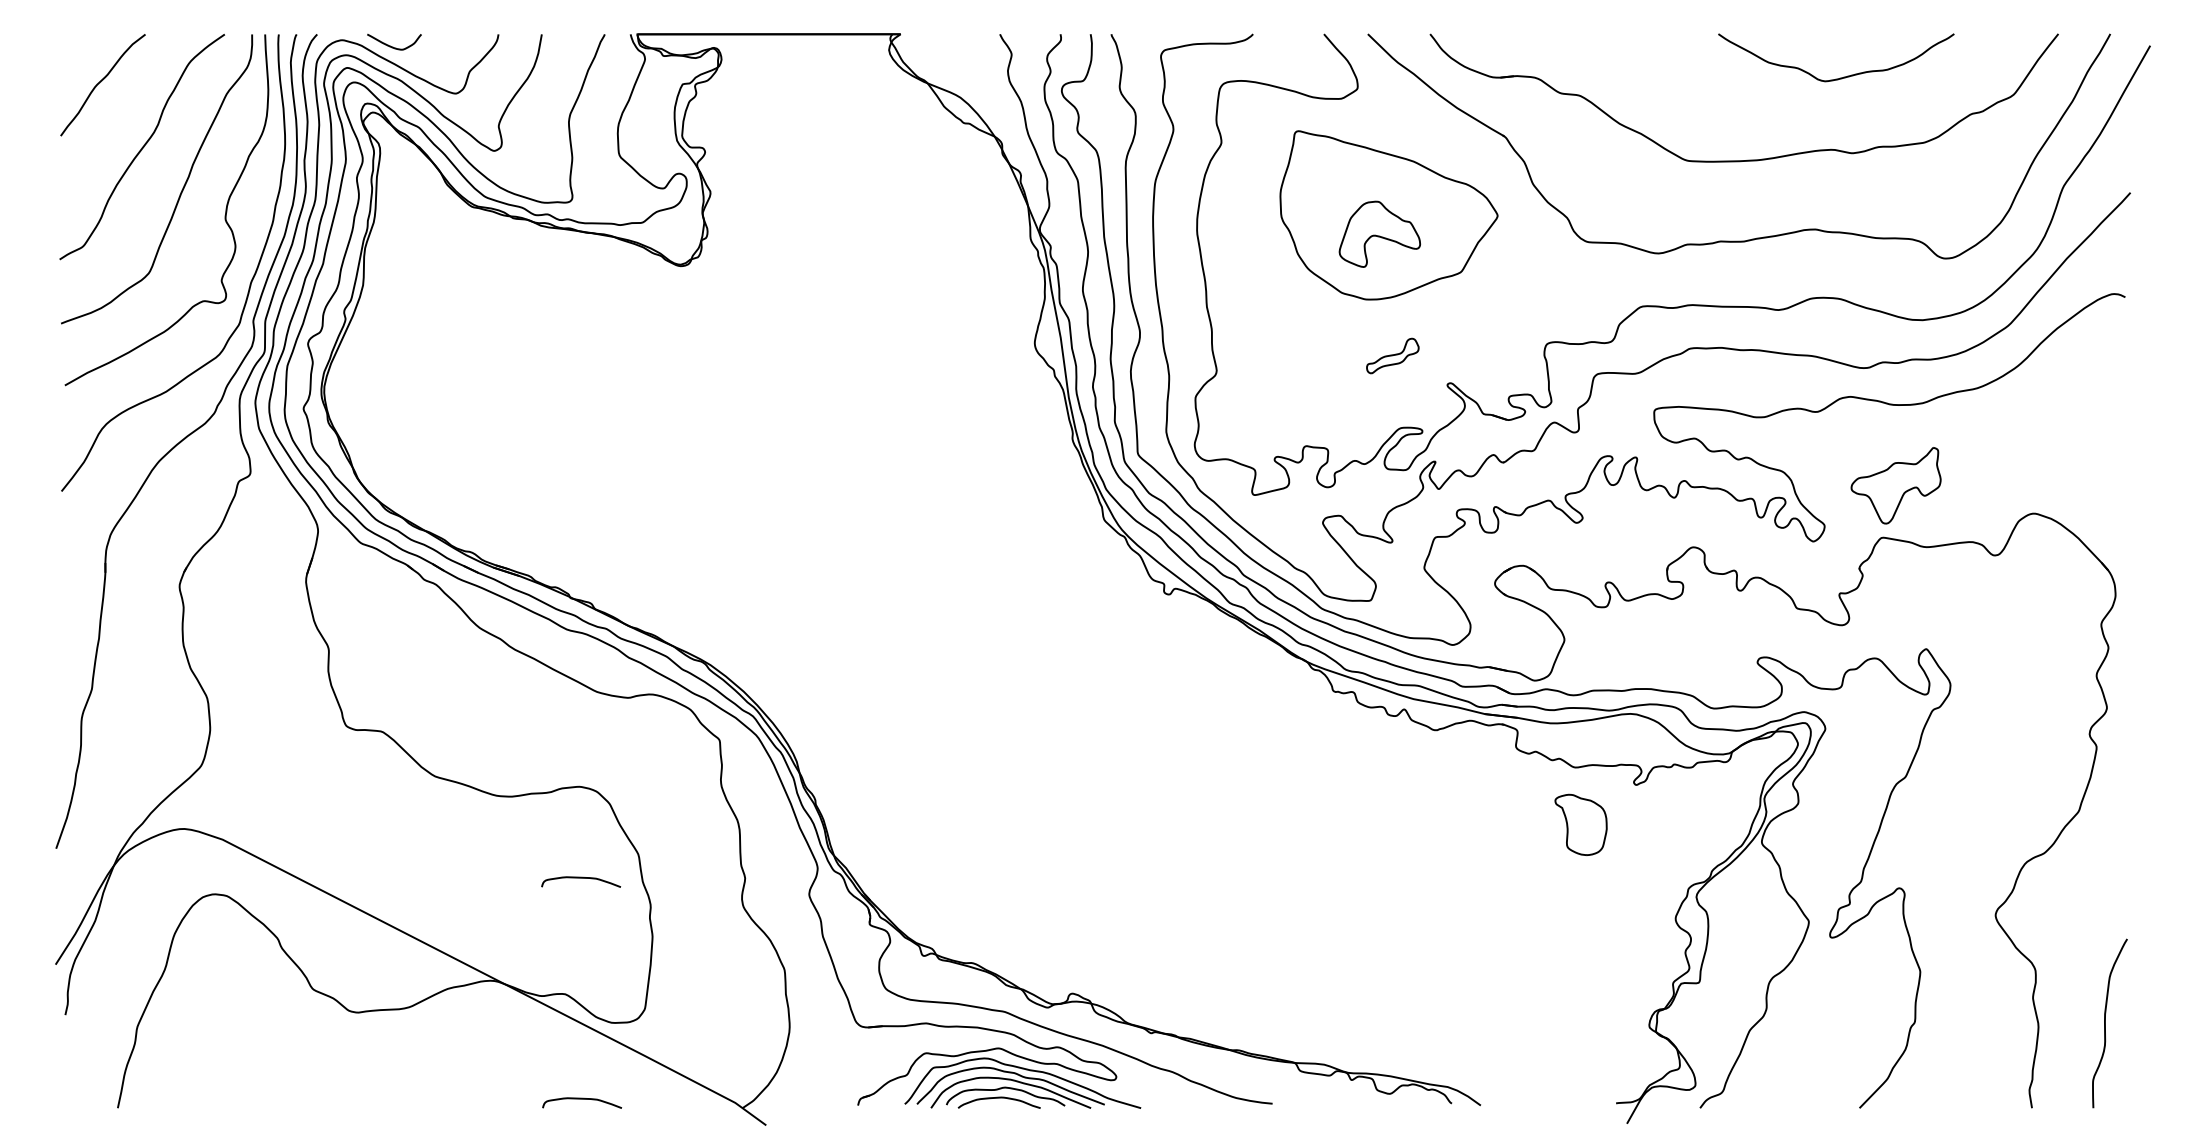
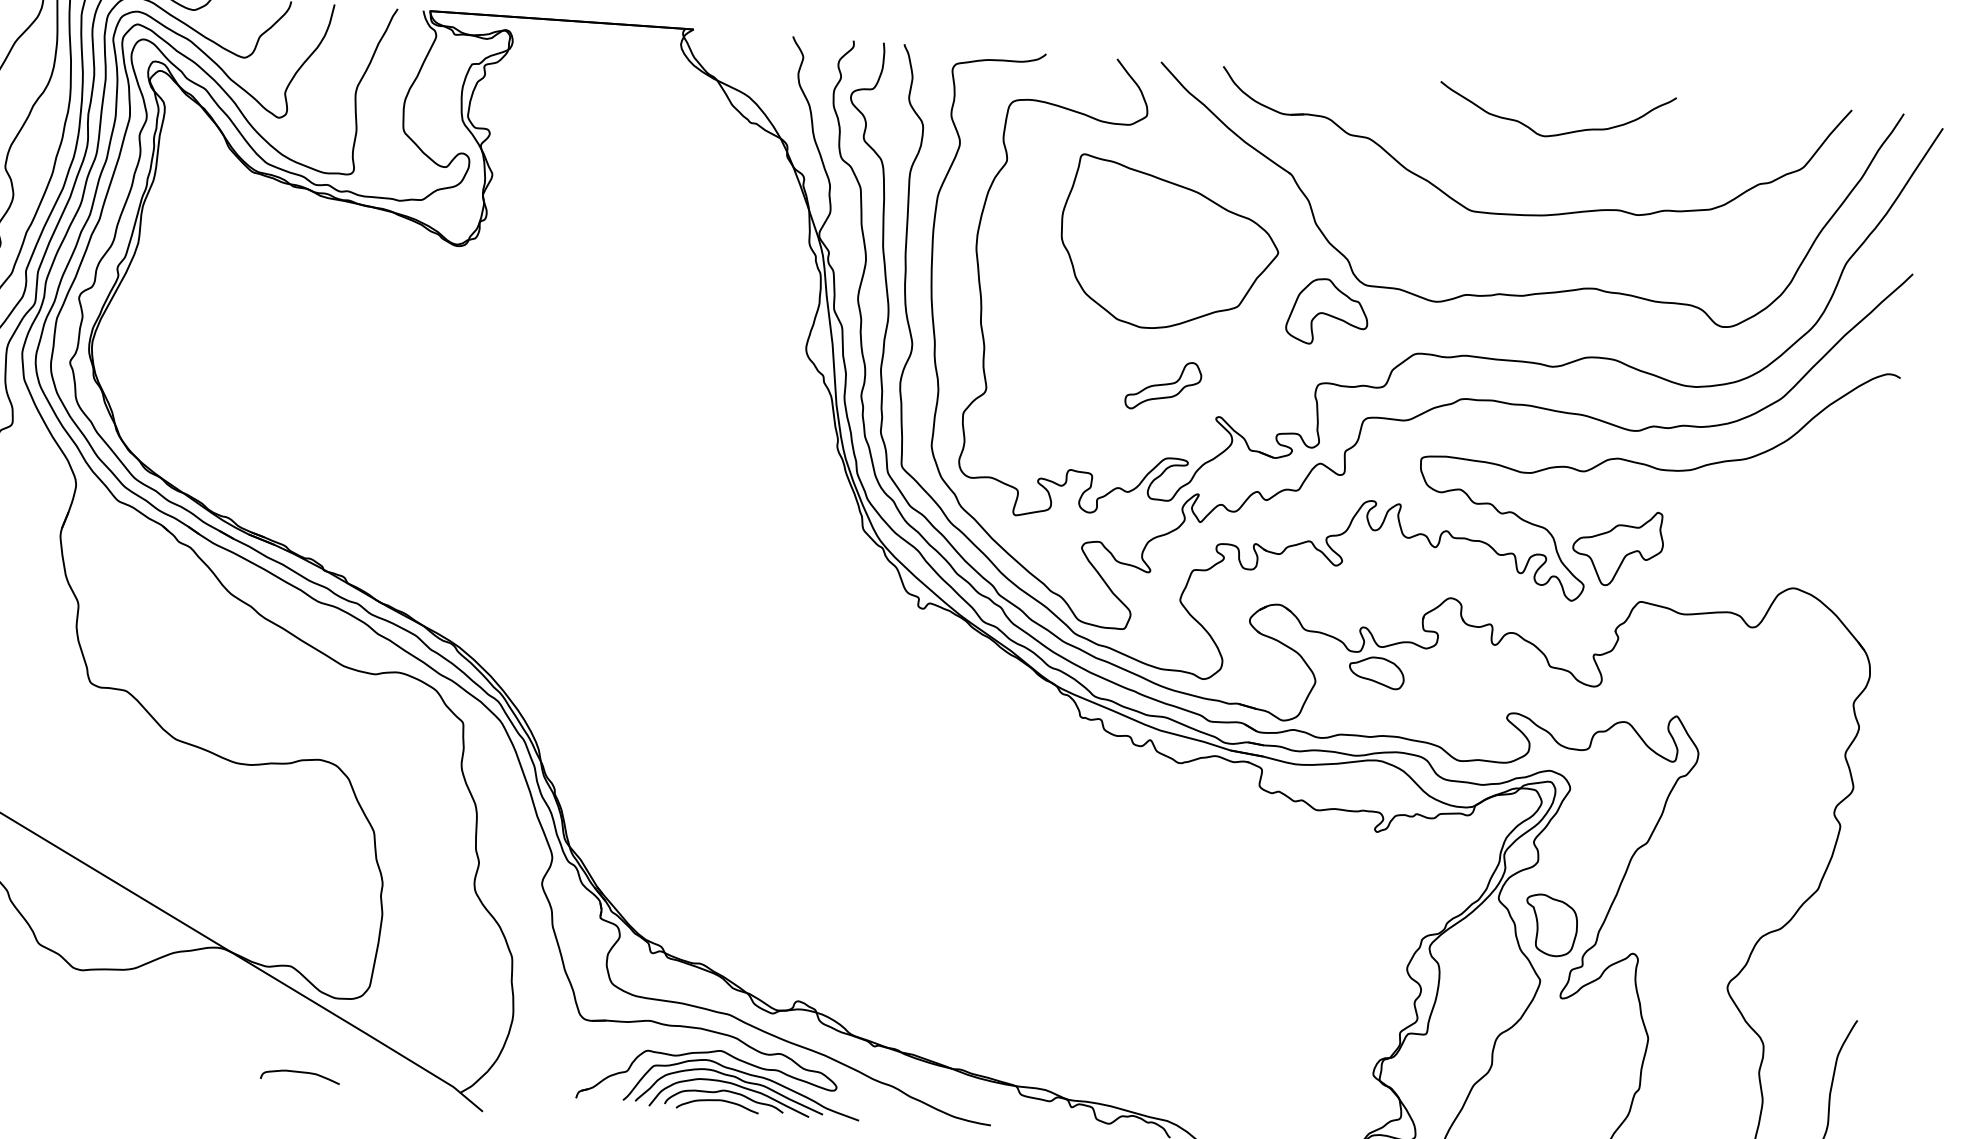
curve: (1843, 76) -> (1562, 132), moved
part: (1379, 233) -> (1327, 311), moved
part: (1392, 355) -> (1163, 385), size x1.43
part: (1895, 485) -> (1617, 547), moved
part: (1624, 626) -> (1376, 672), added
part: (1580, 824) -> (1550, 925), moved
curve: (580, 878) -> (314, 851), removed

